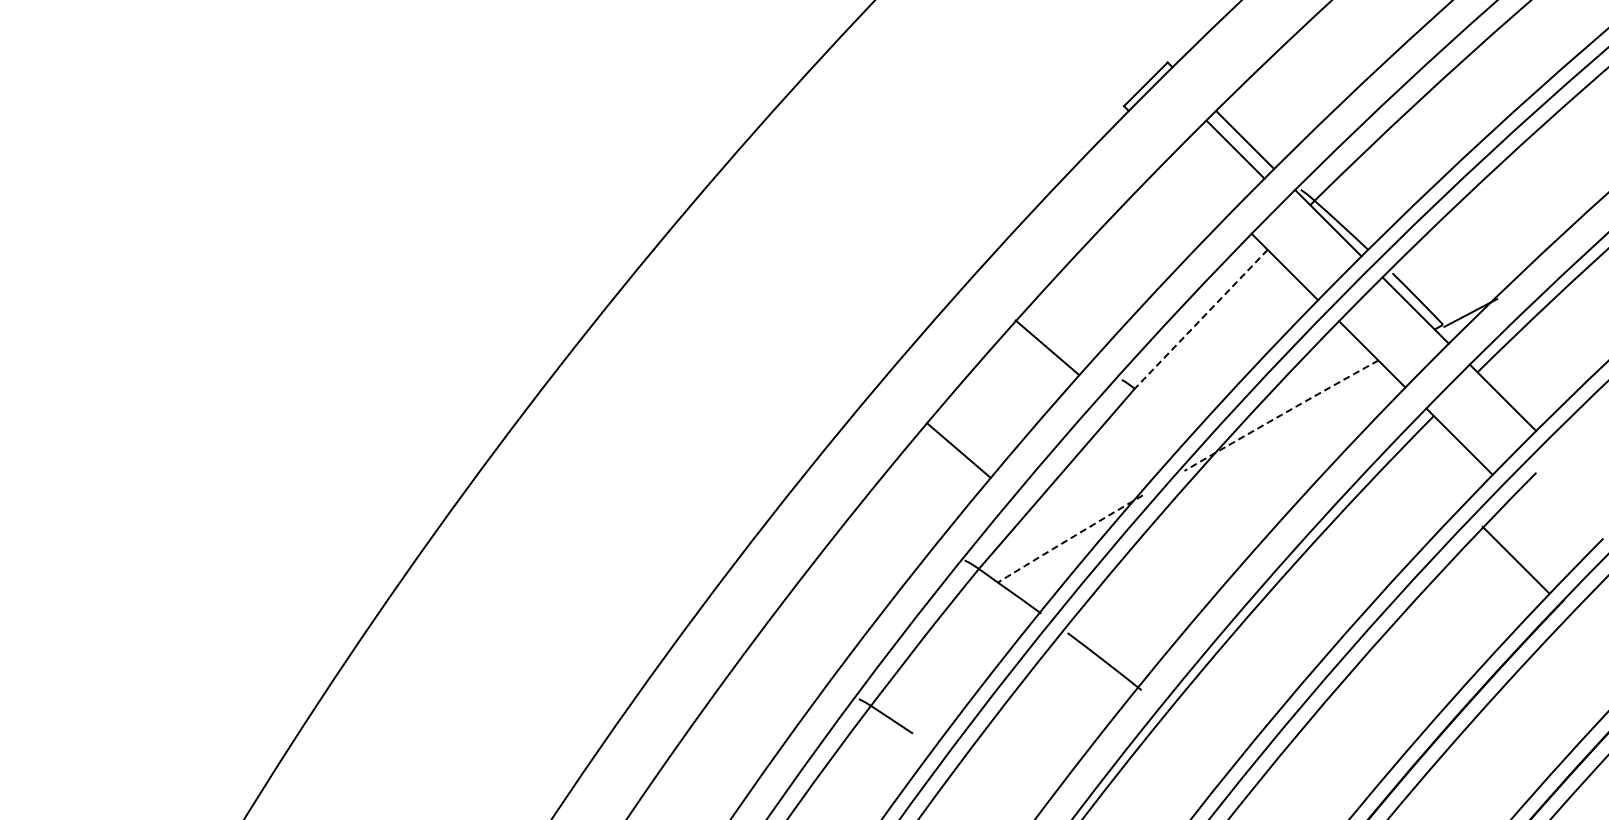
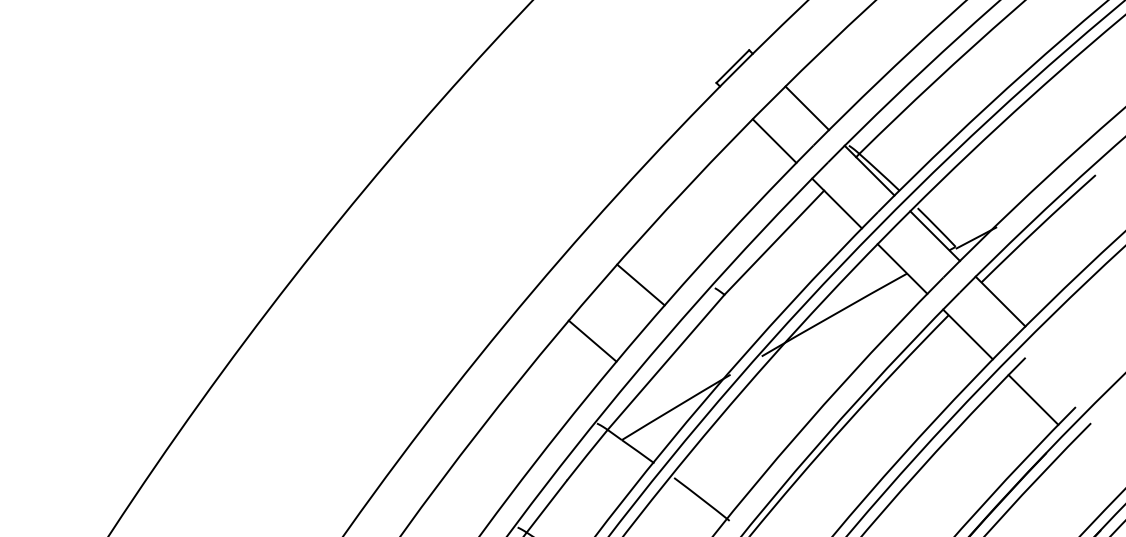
line: (1235, 149) -> (774, 140), moved
line: (1200, 319) -> (773, 242), dashed -> solid
line: (1046, 347) -> (640, 284), moved
arc: (1281, 415) -> (834, 314), dashed -> solid
arc: (1070, 538) -> (676, 407), dashed -> solid
line: (1515, 559) -> (1033, 399), moved

